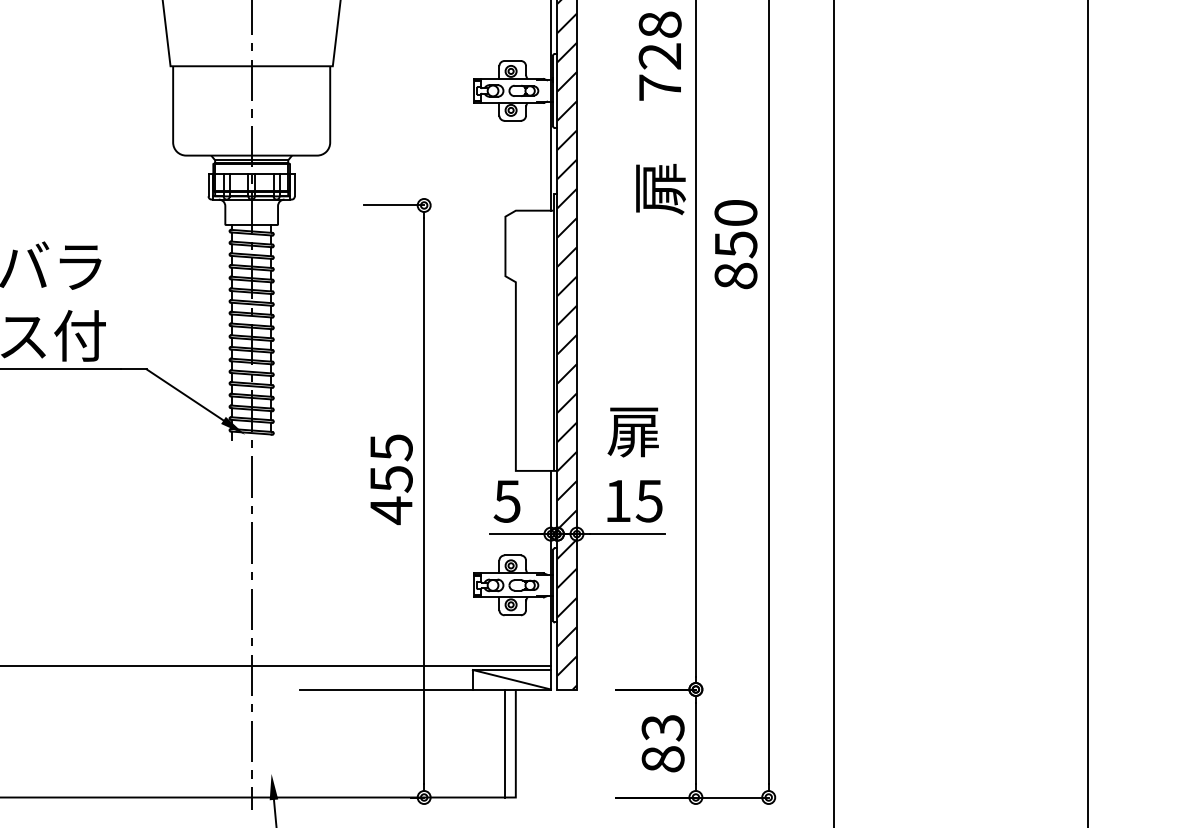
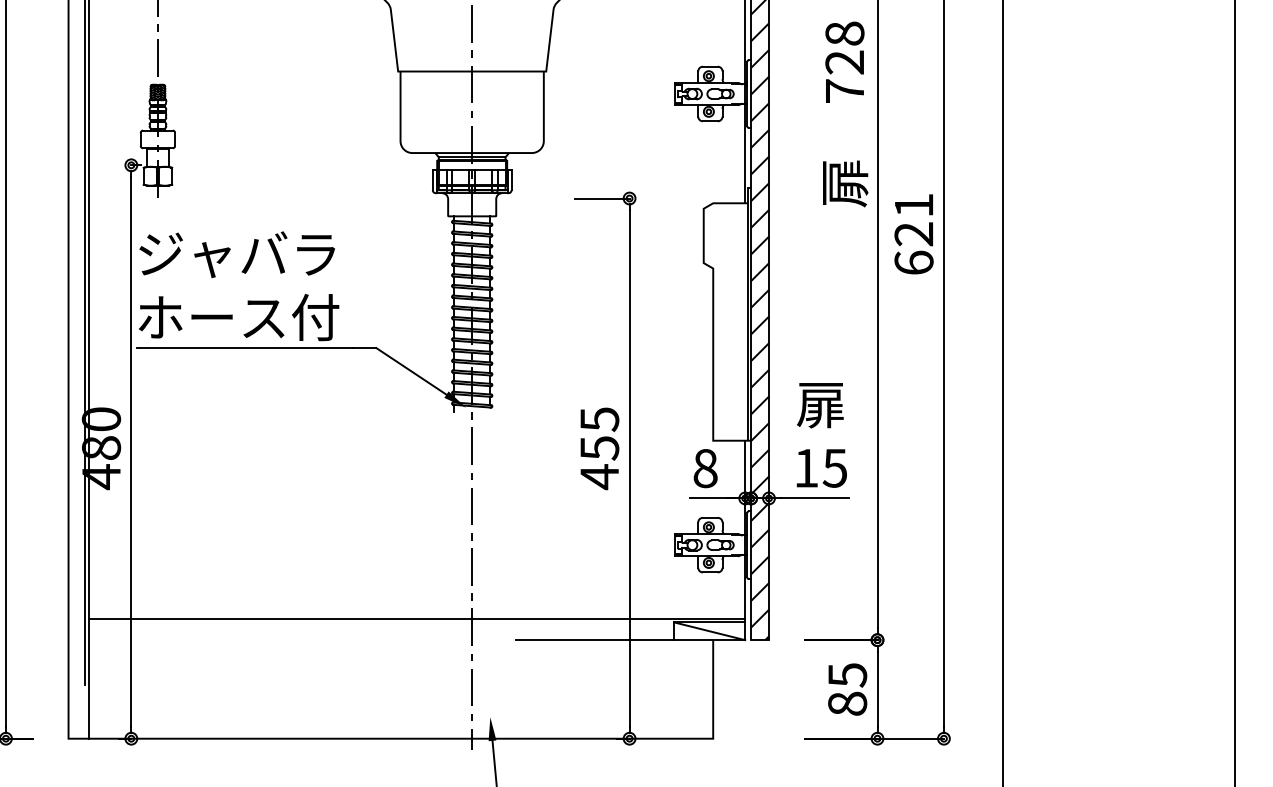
text: (735, 243) -> (913, 233), 850 -> 621
text: (507, 501) -> (705, 468), 5 -> 8
text: (663, 728) -> (847, 675), 83 -> 85
line: (505, 743) -> (703, 689), removed

